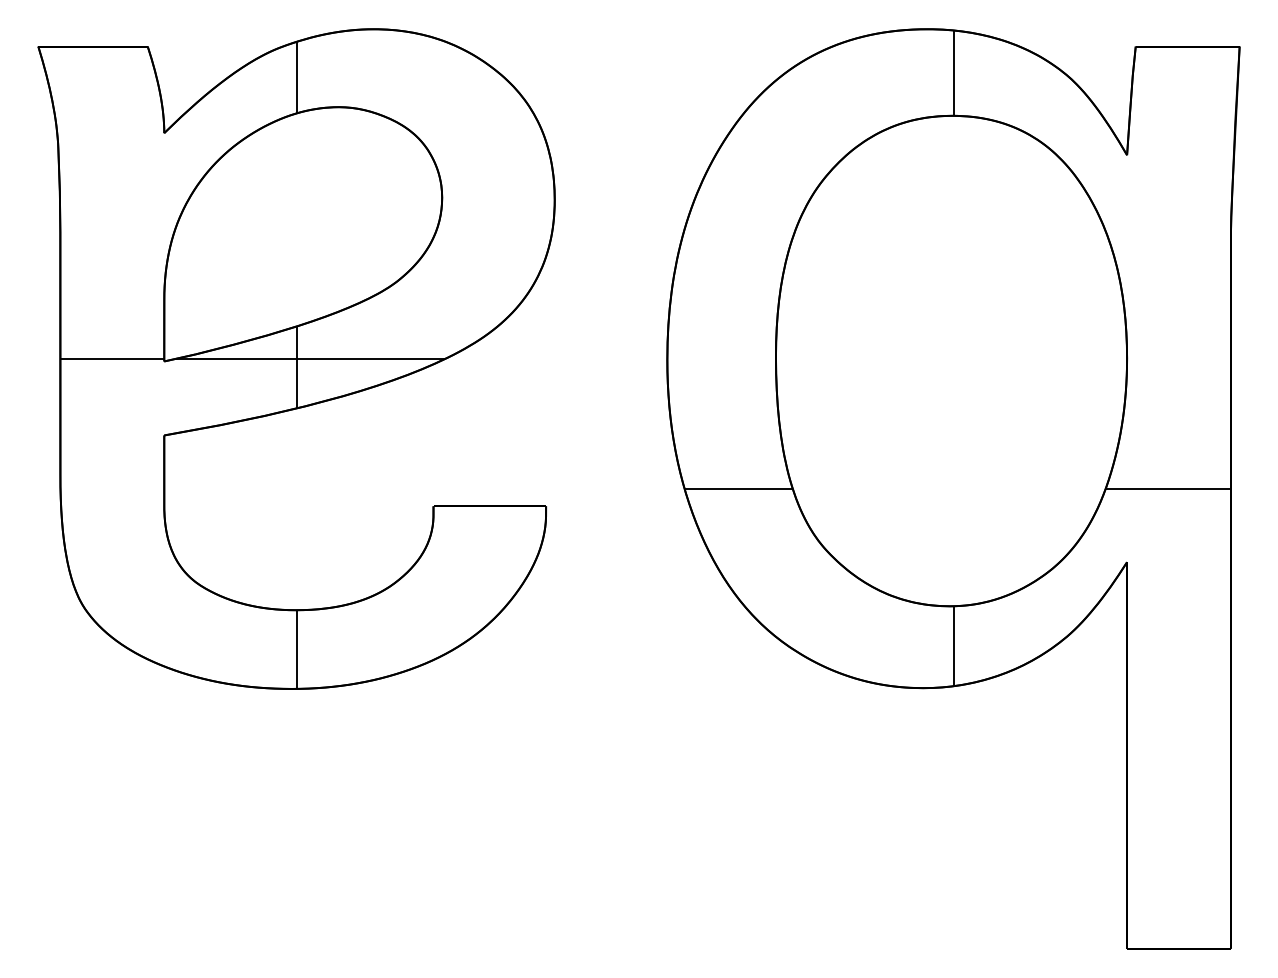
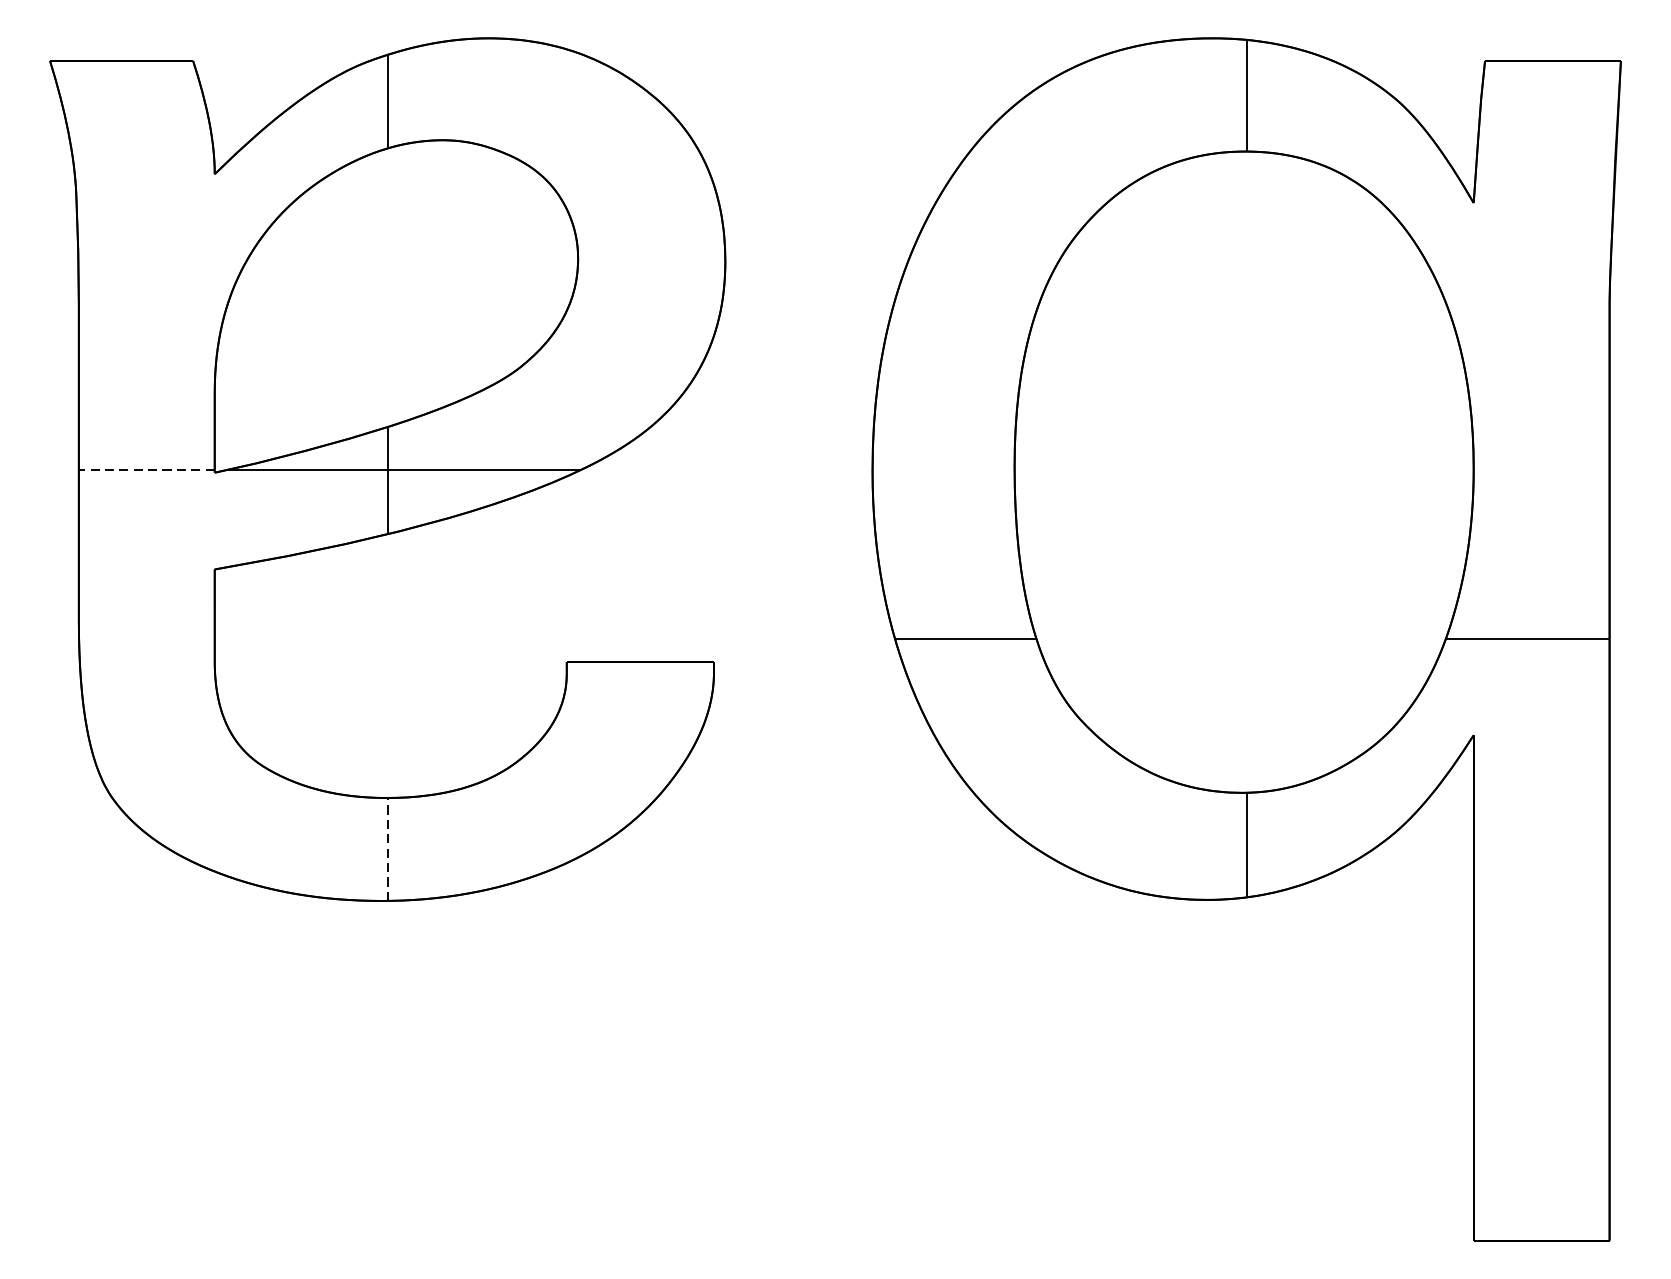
line: (112, 359) -> (147, 470), solid -> dashed
line: (296, 649) -> (387, 849), solid -> dashed

